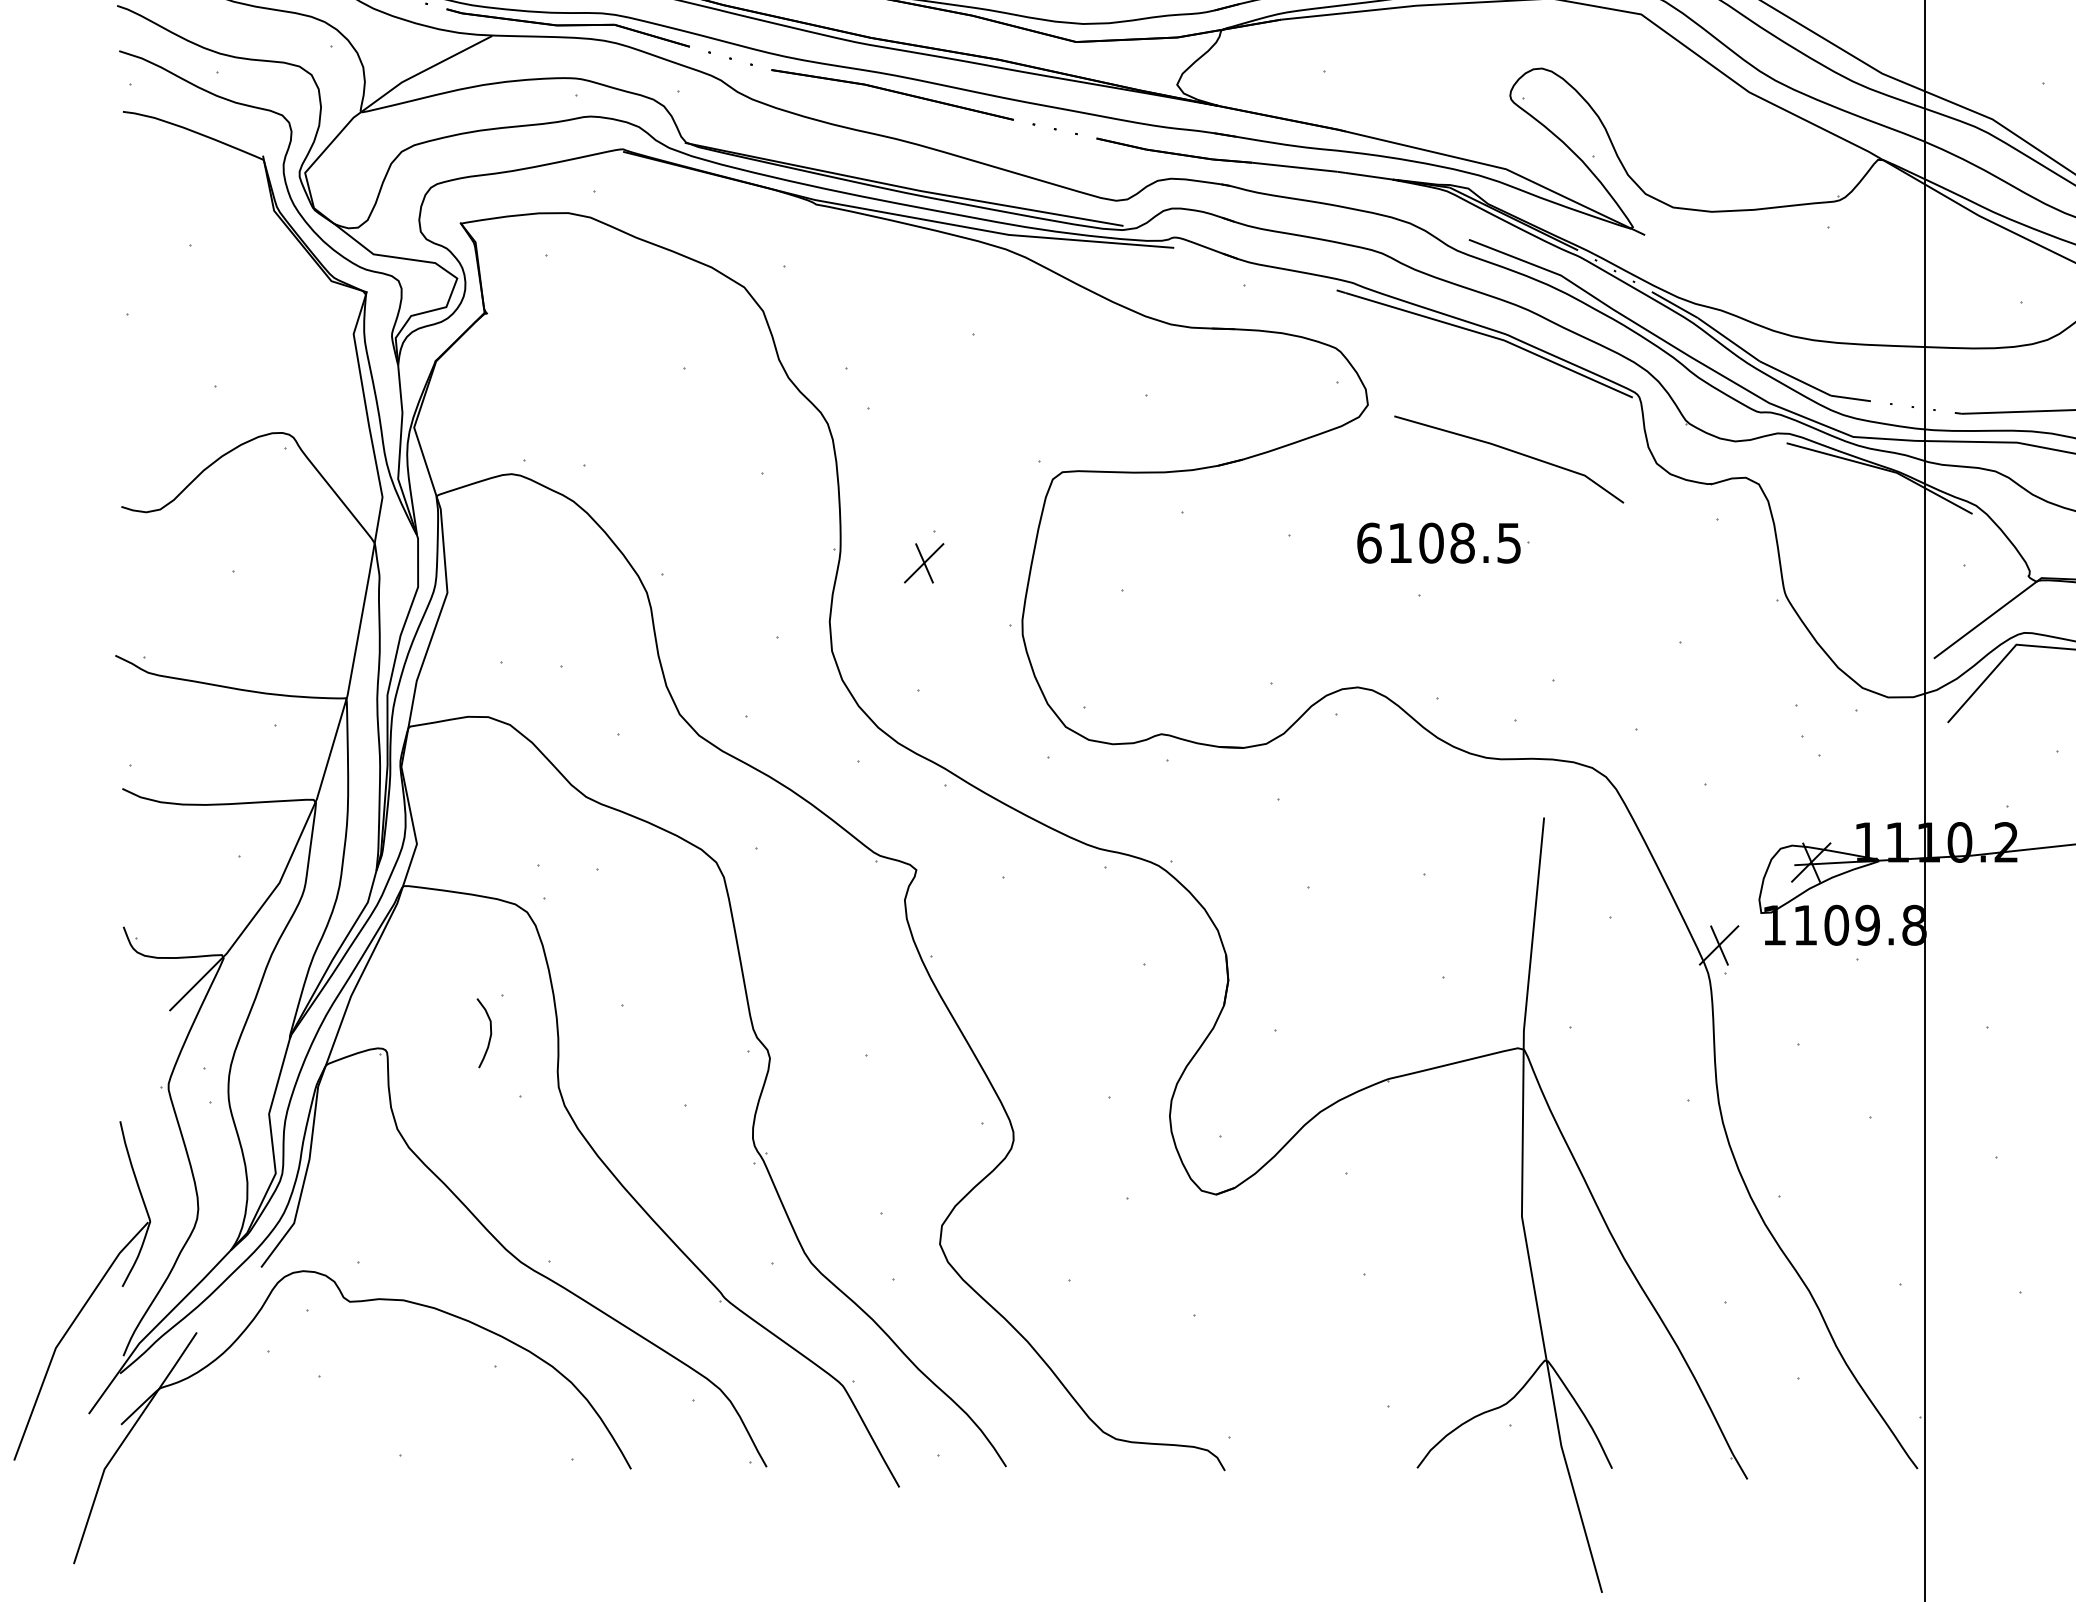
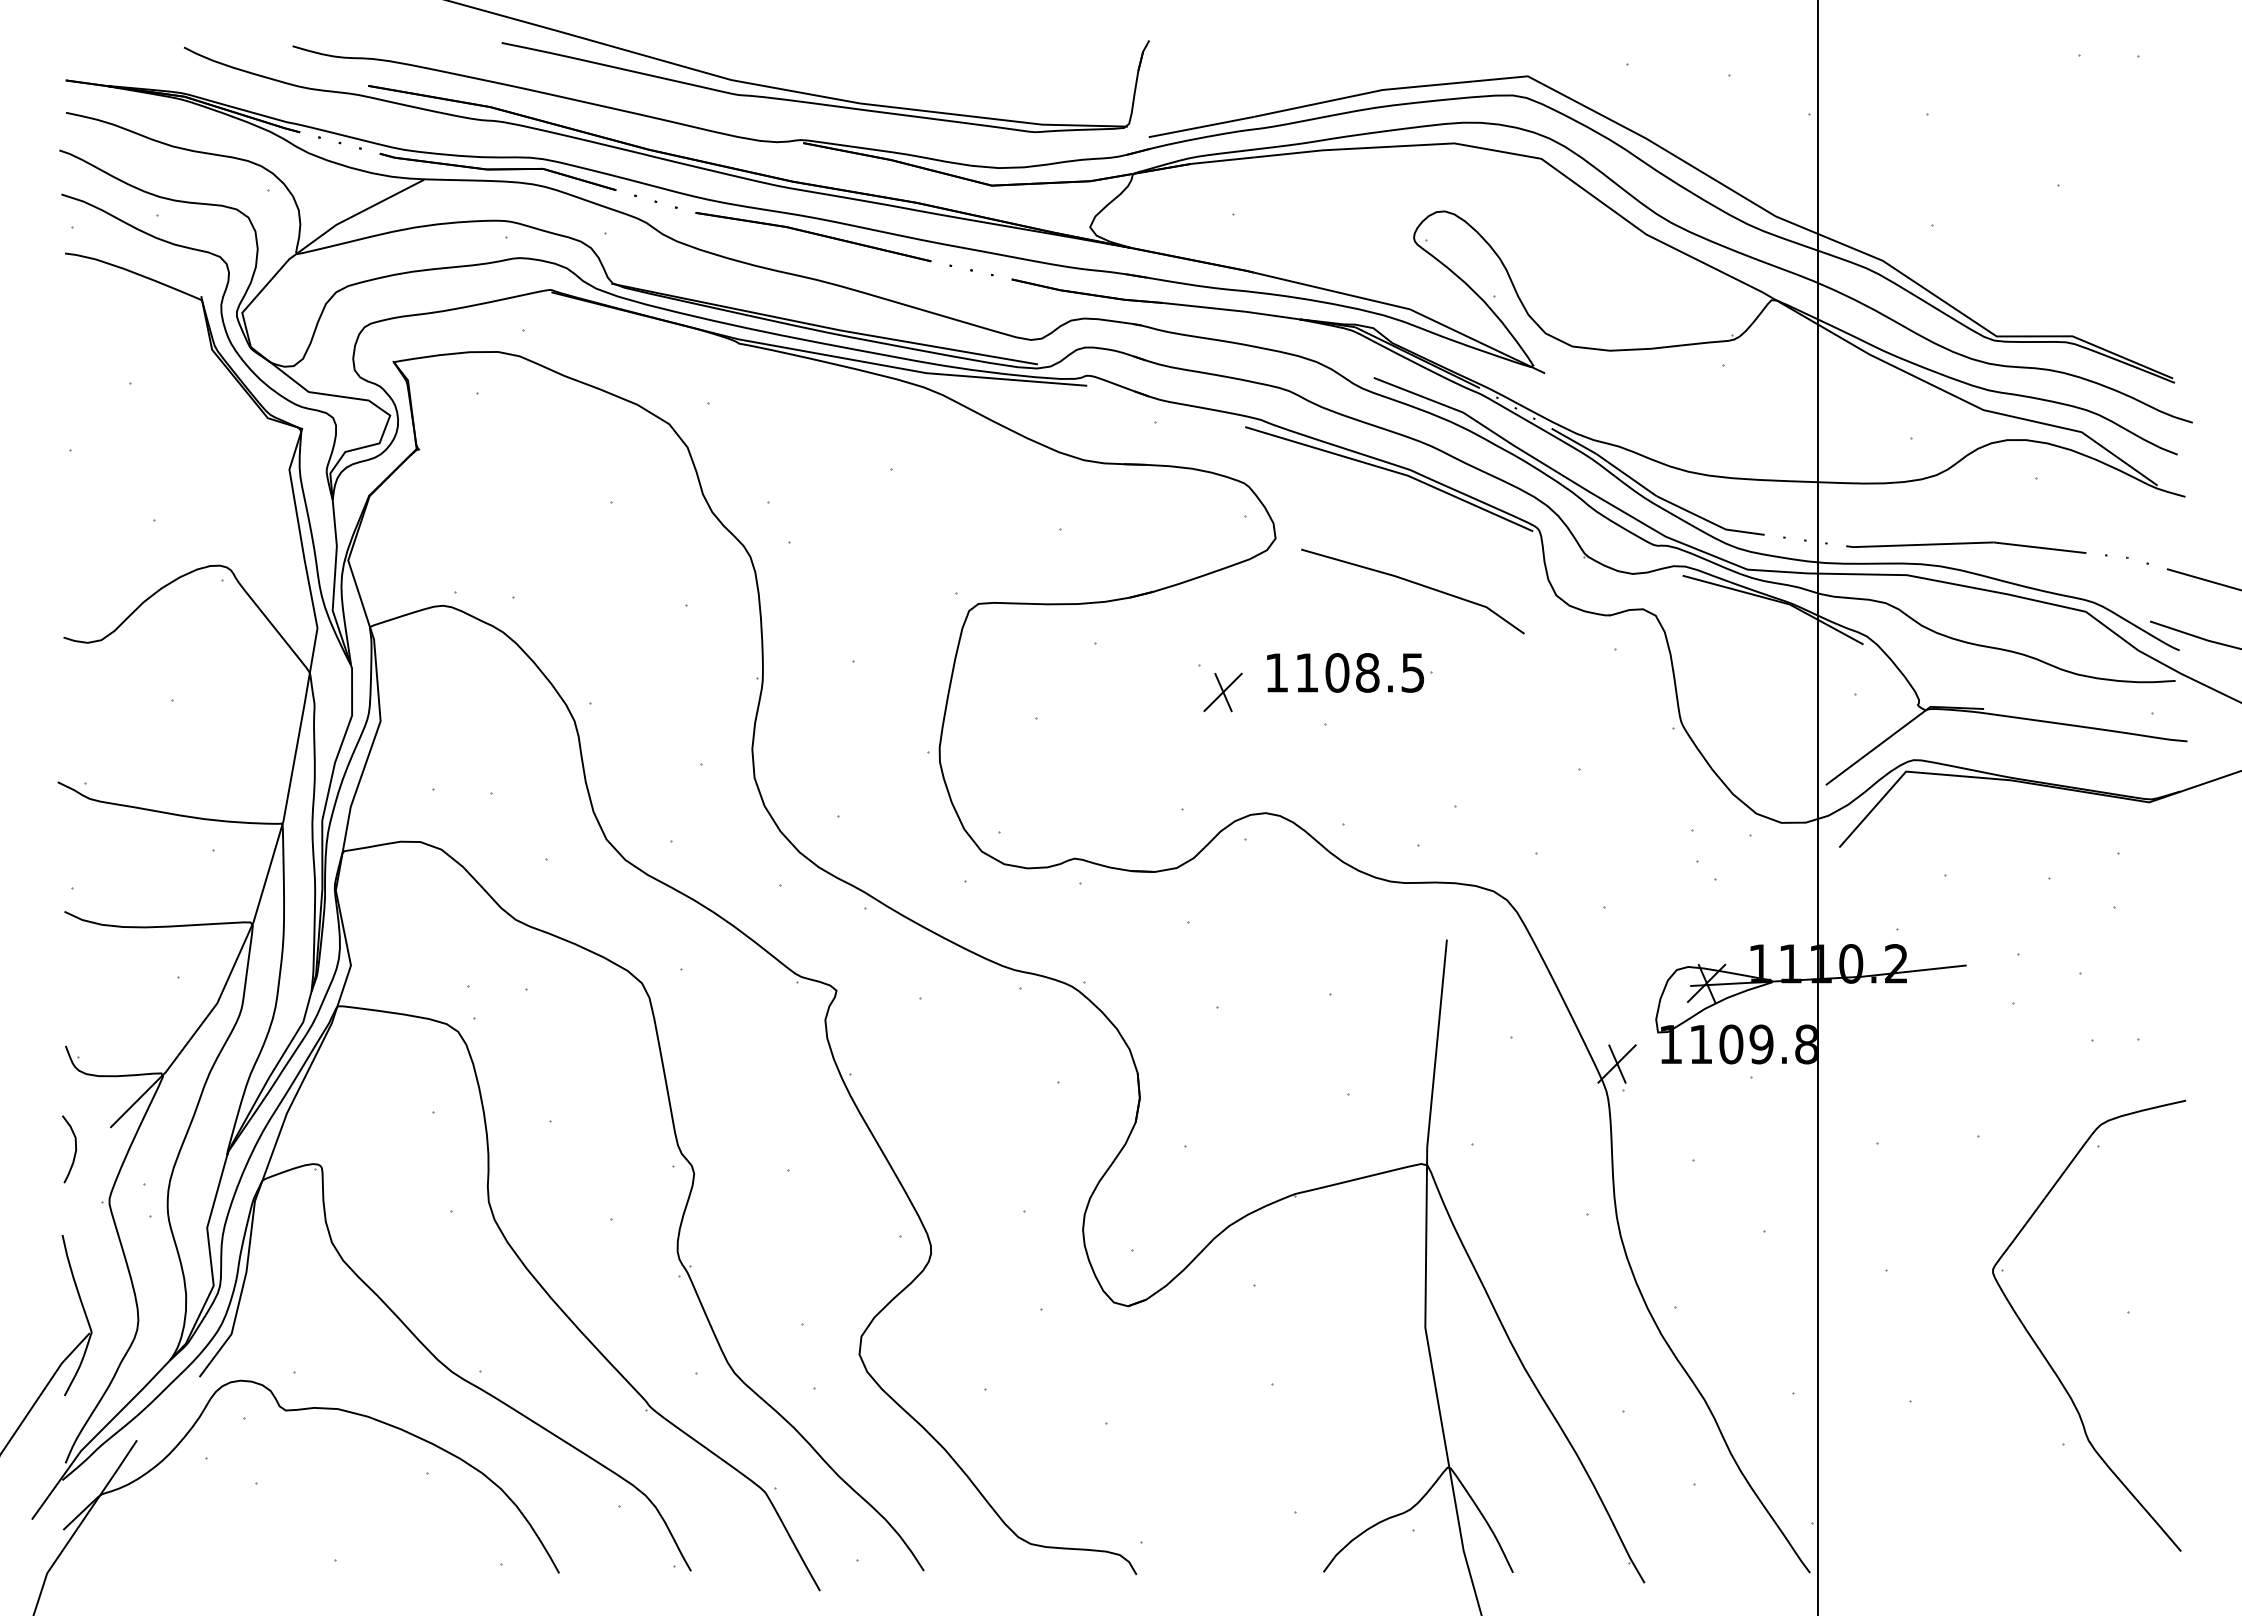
text: (1369, 542) -> (1277, 672), 6108.5 -> 1108.5
part: (923, 563) -> (1222, 692), moved
curve: (489, 1036) -> (74, 1152), moved

